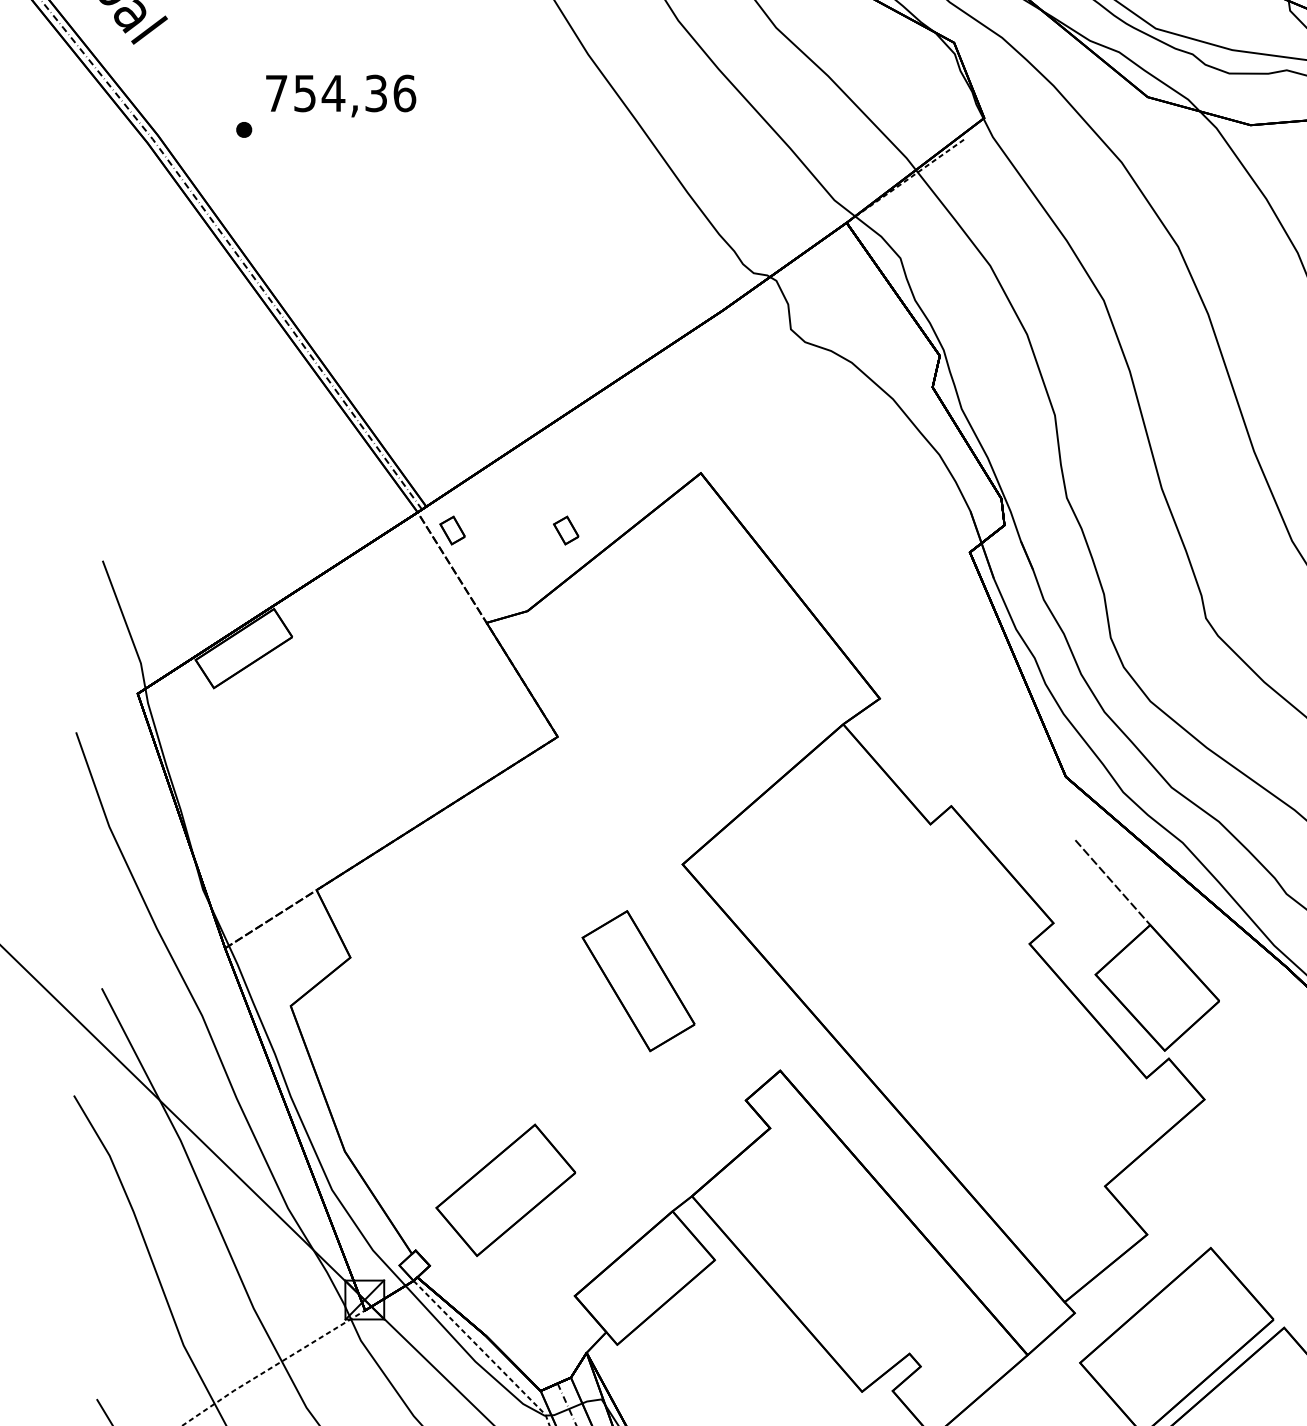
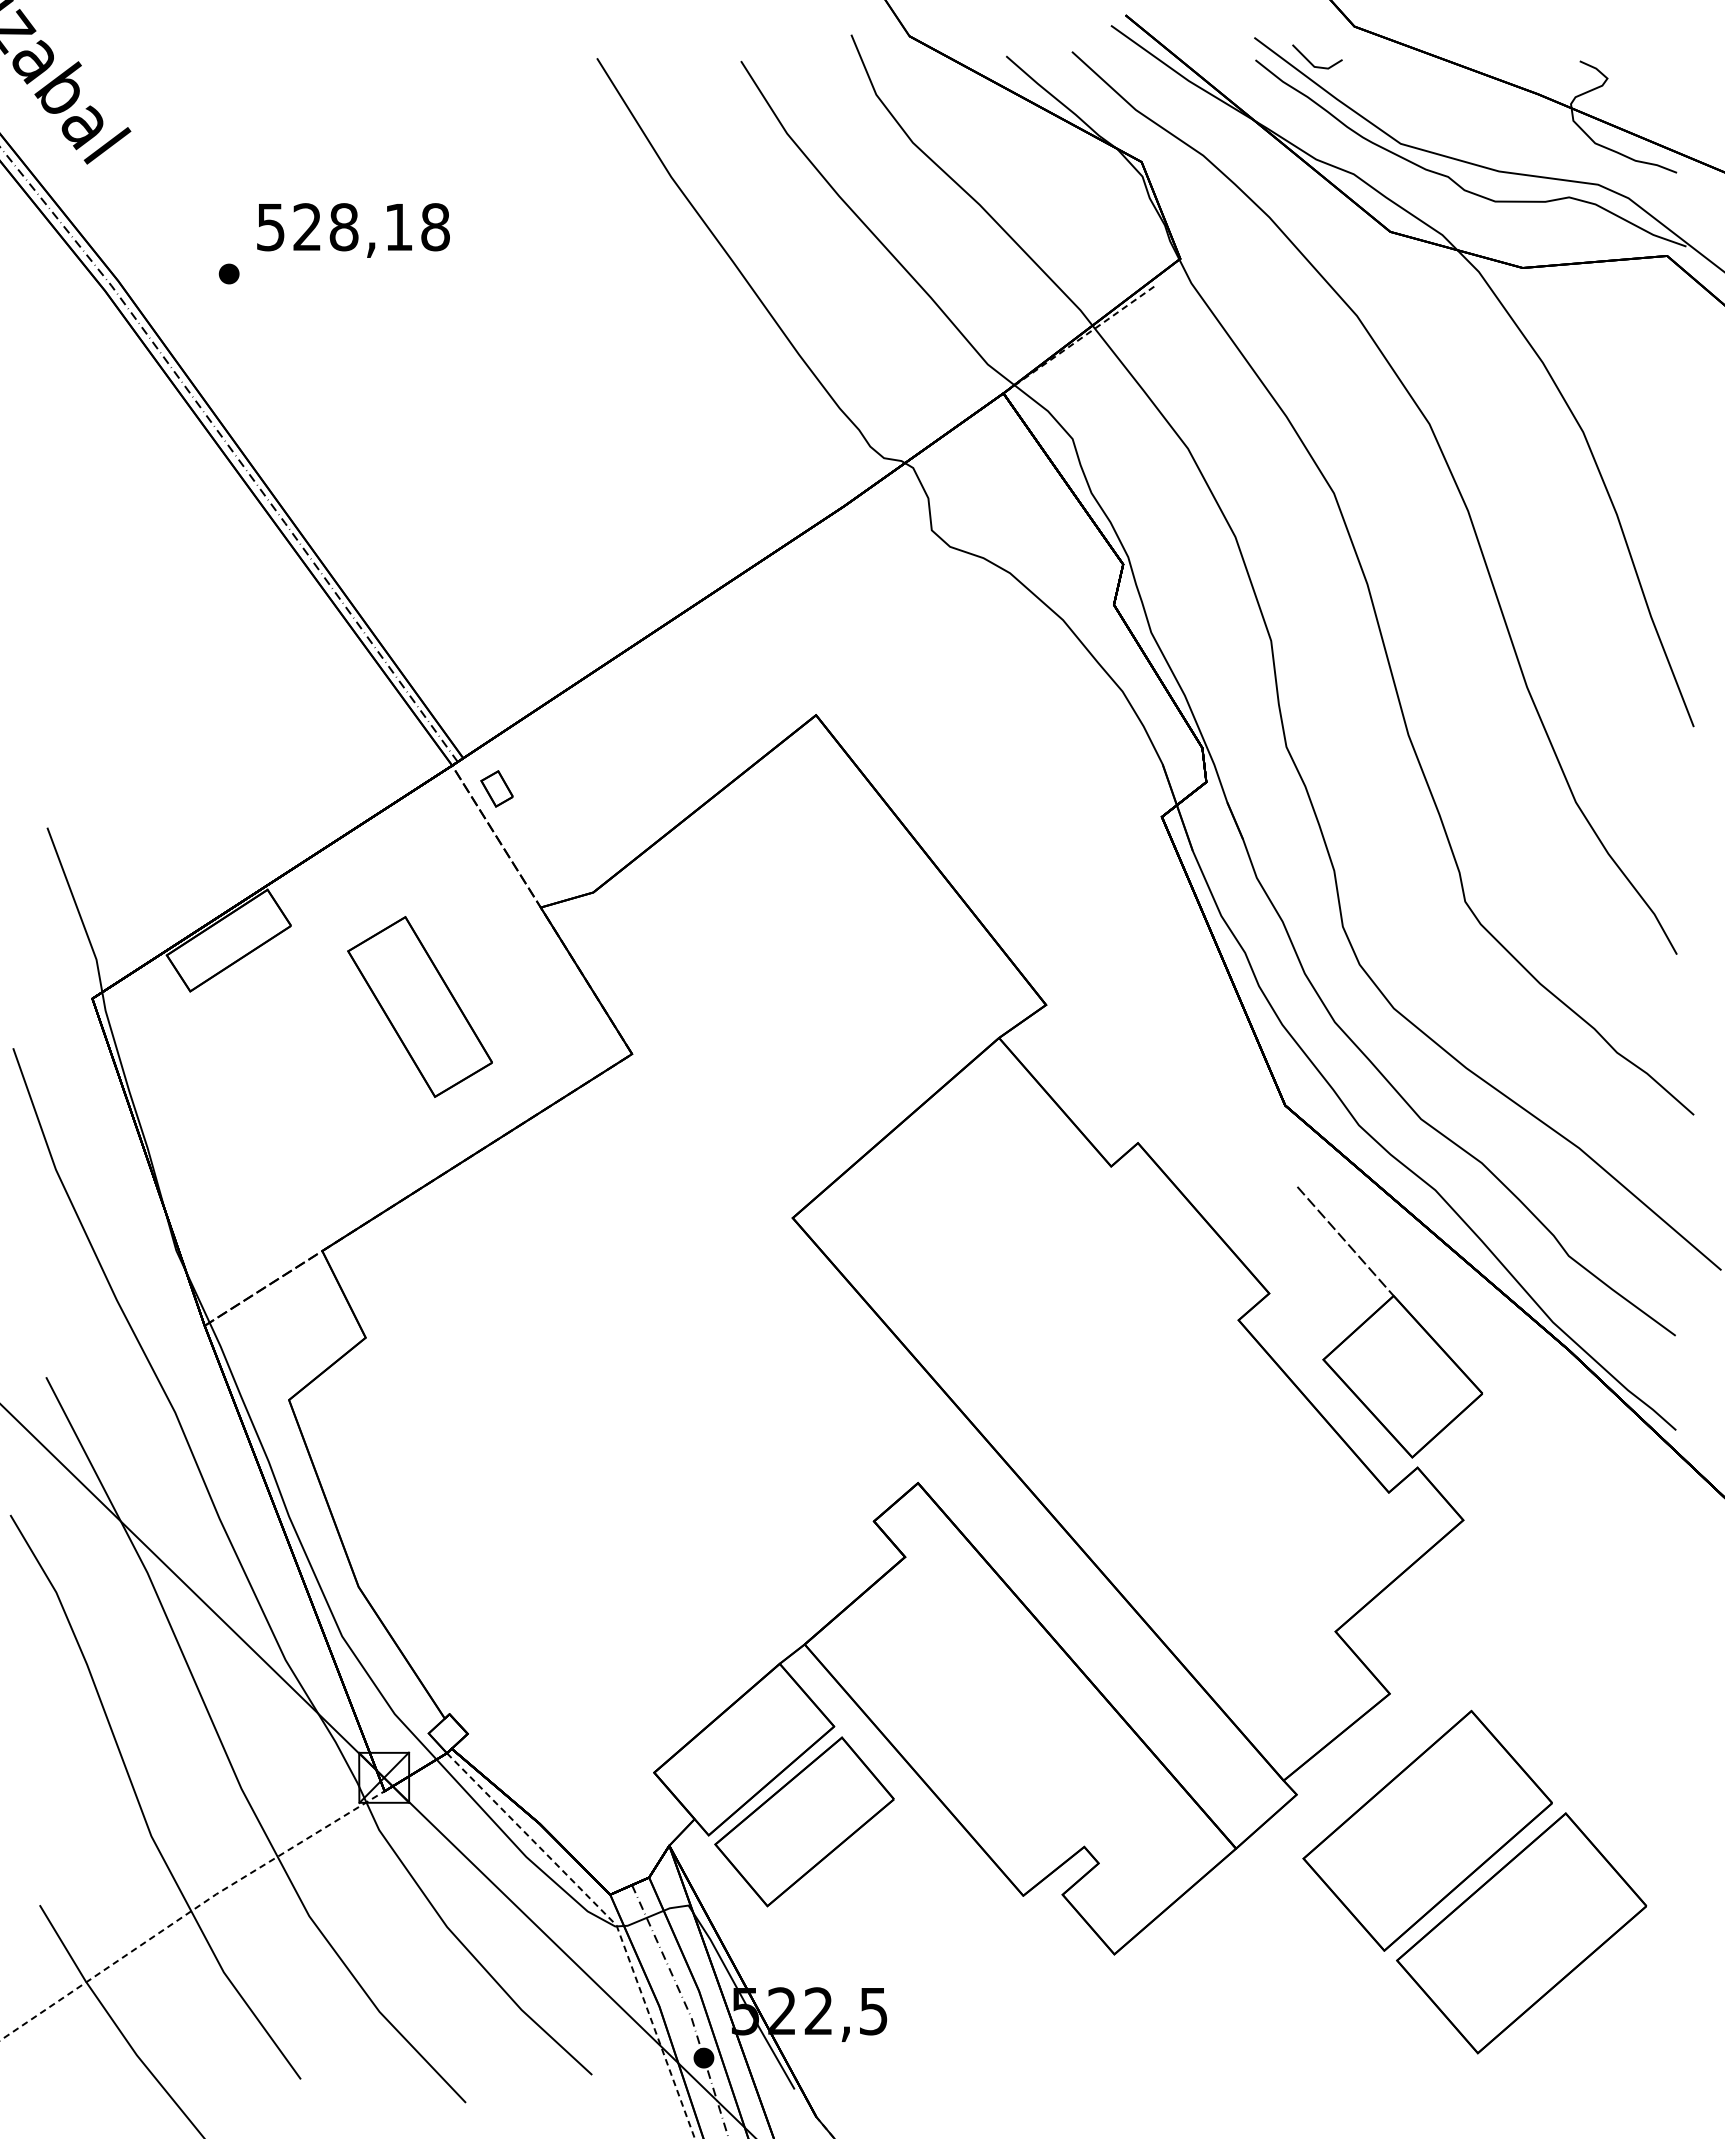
text: (340, 93) -> (353, 227), 754,36 -> 528,18
part: (565, 530) -> (642, 788), removed
part: (638, 980) -> (419, 1006), moved
part: (505, 1190) -> (804, 1821), moved

